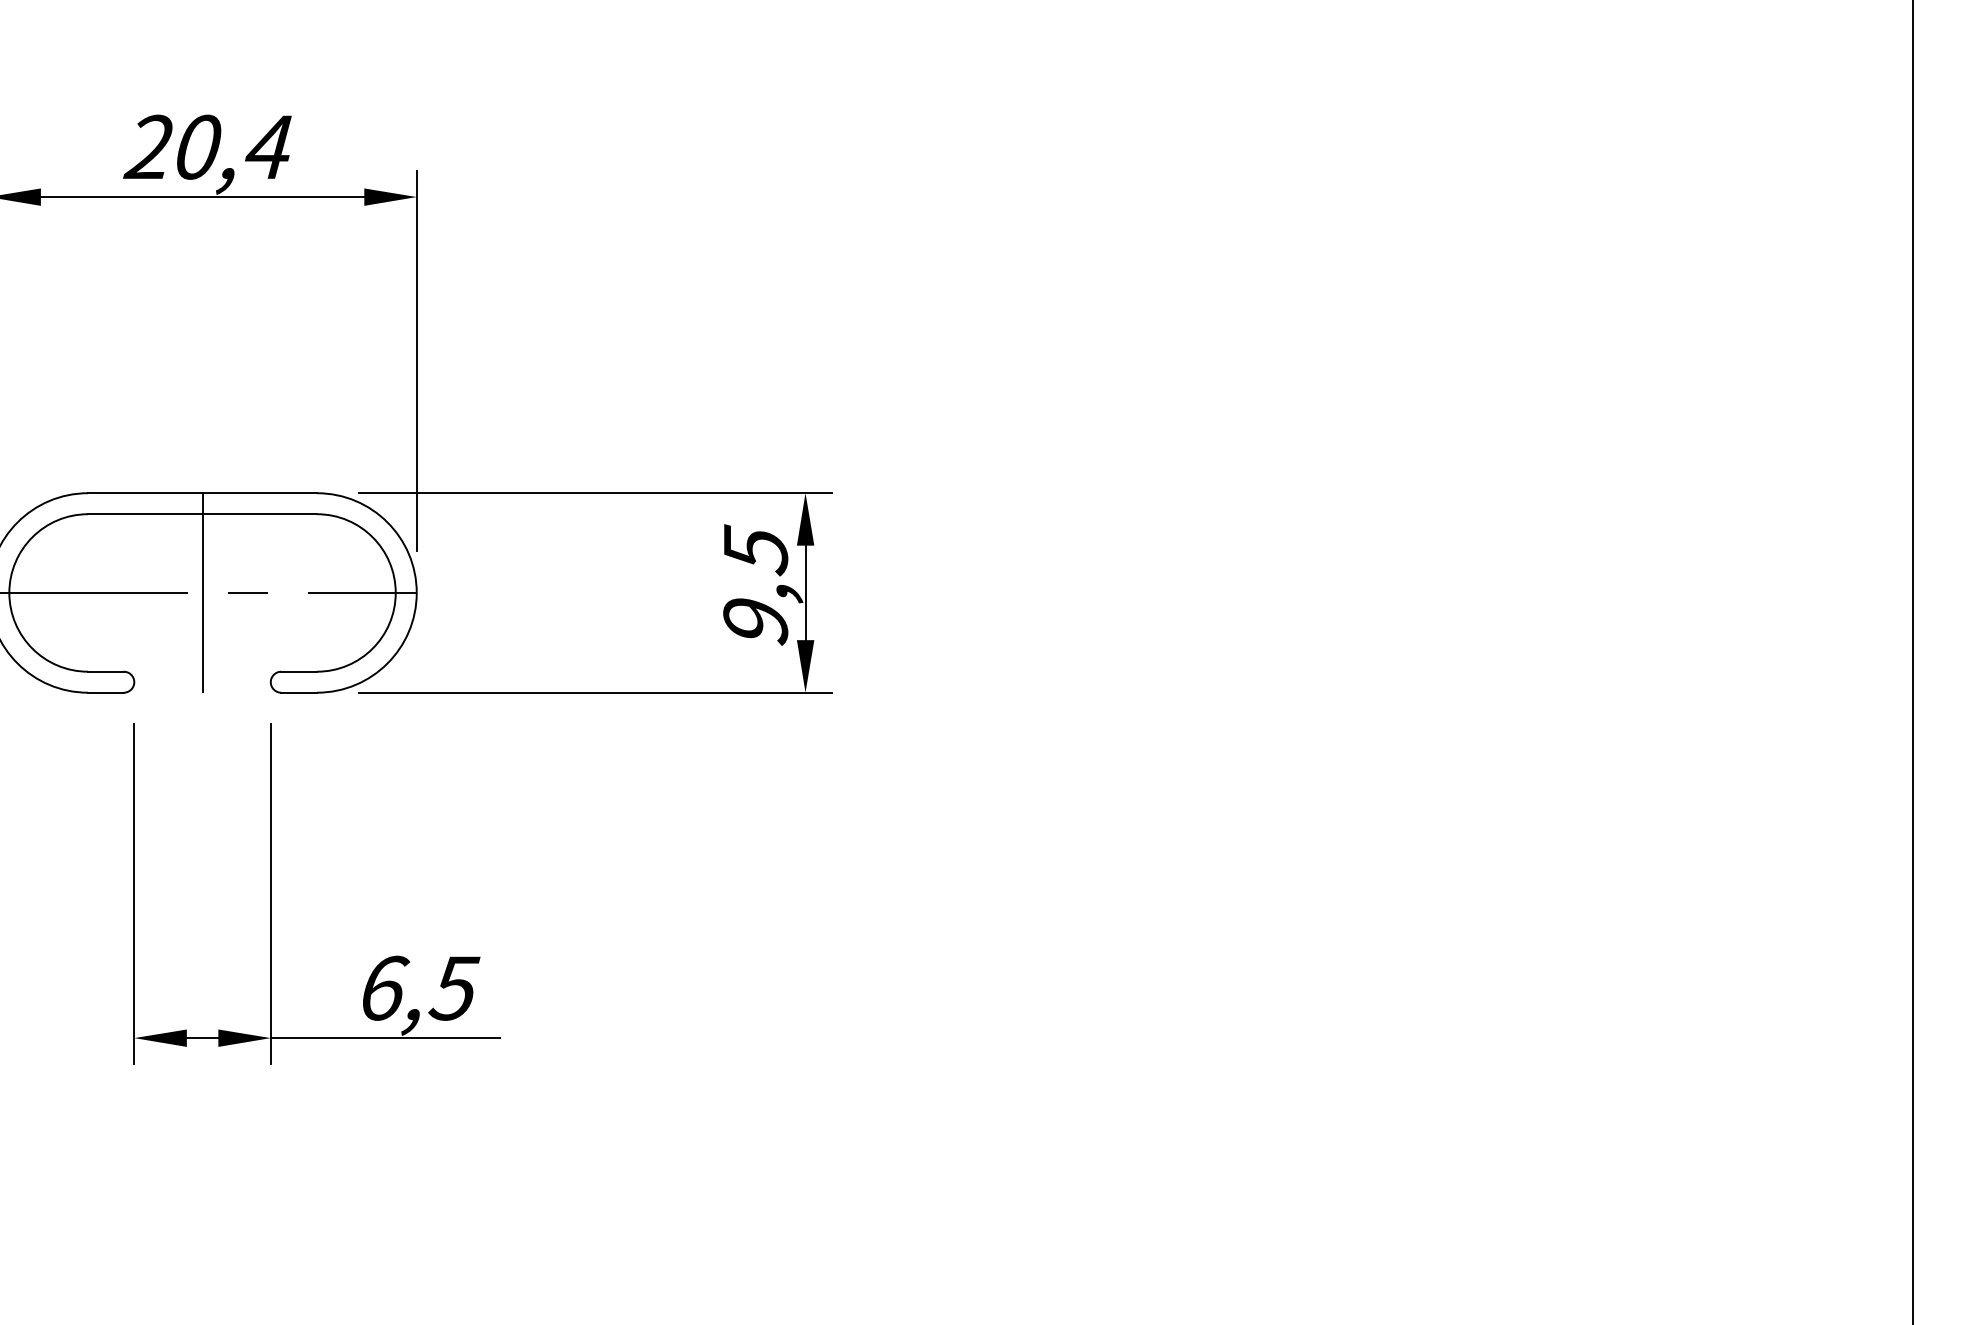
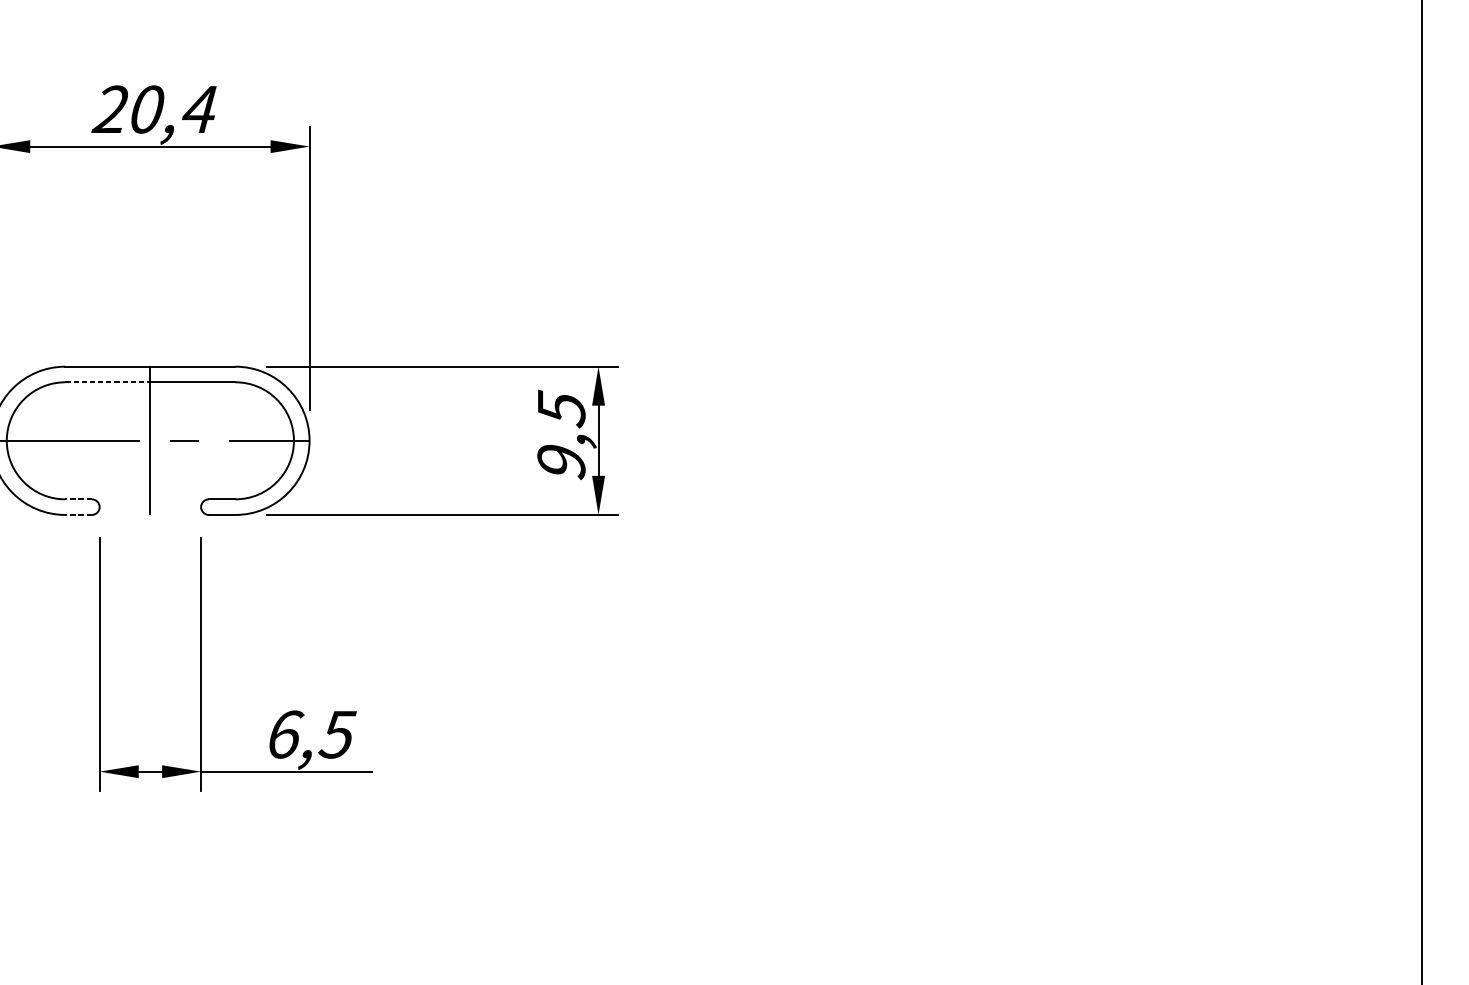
line: (145, 514) -> (107, 382), solid -> dashed
line: (105, 671) -> (78, 499), solid -> dashed
line: (105, 692) -> (78, 514), solid -> dashed

